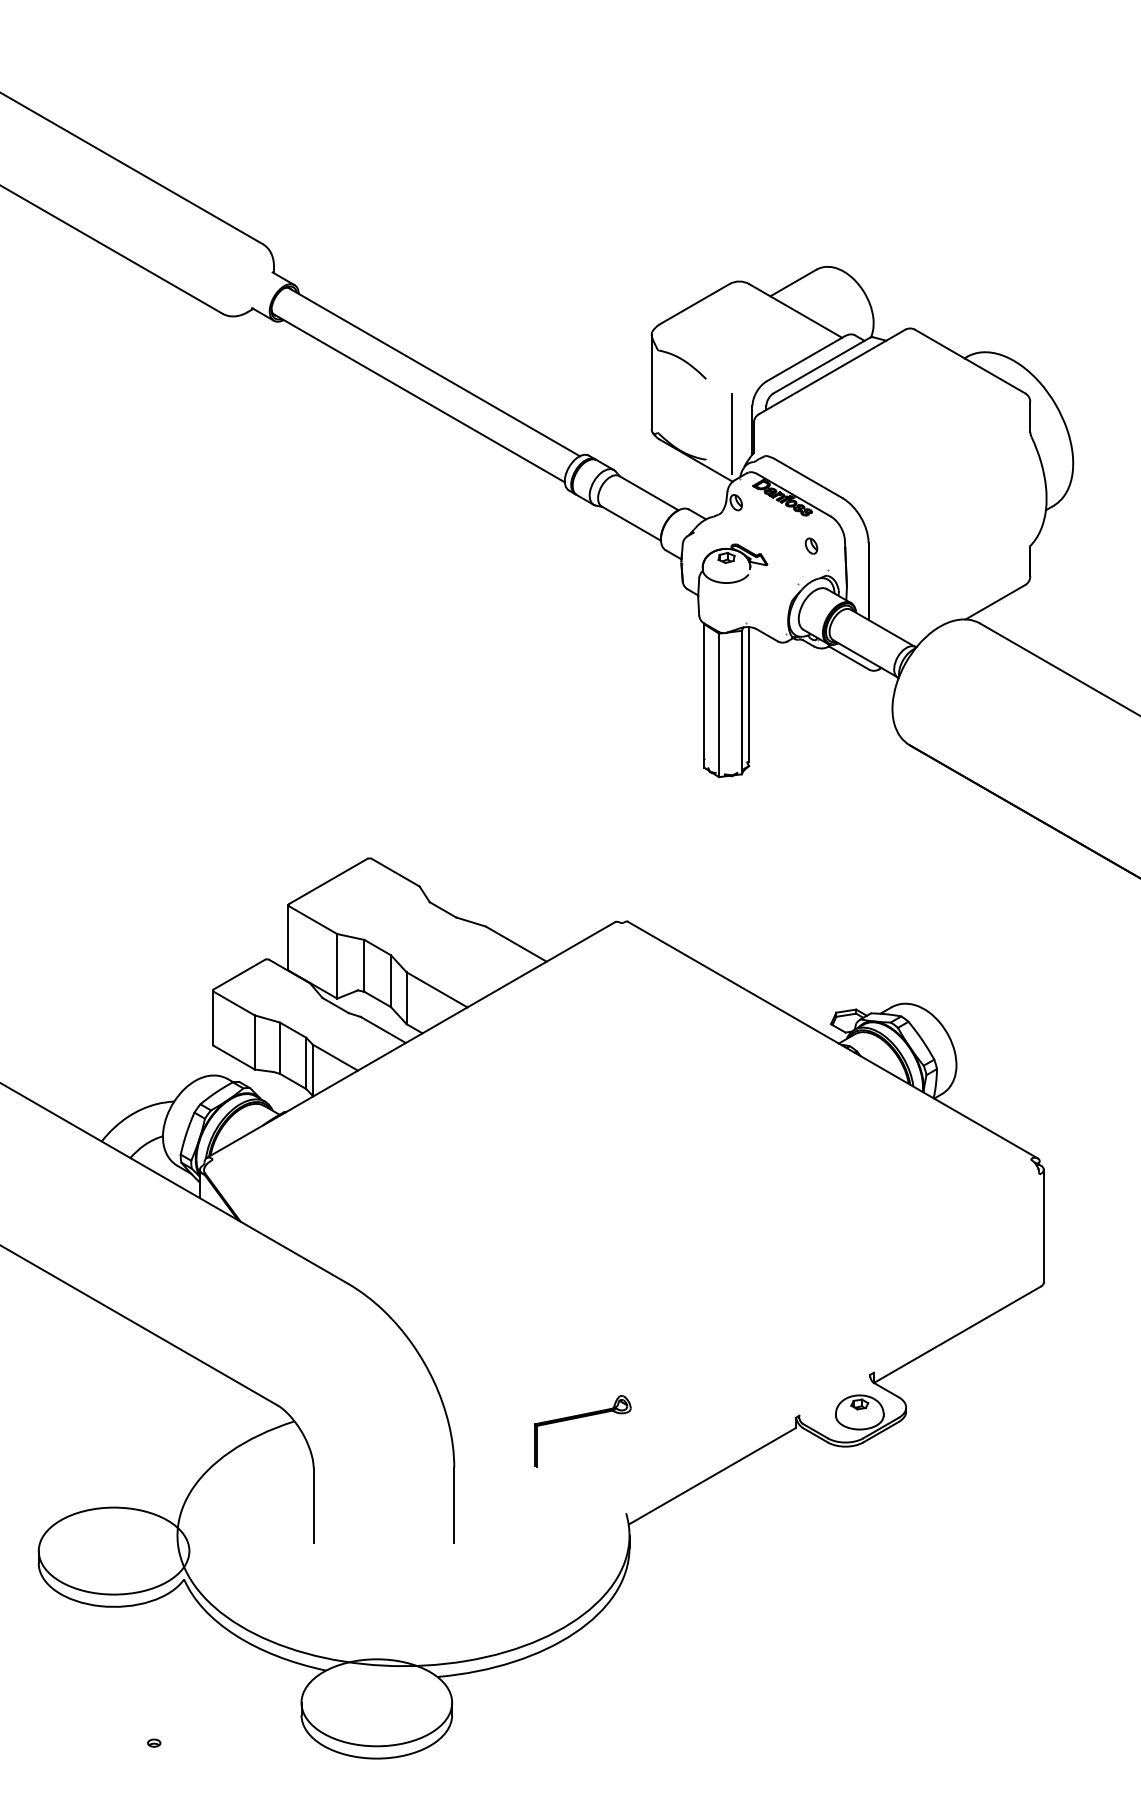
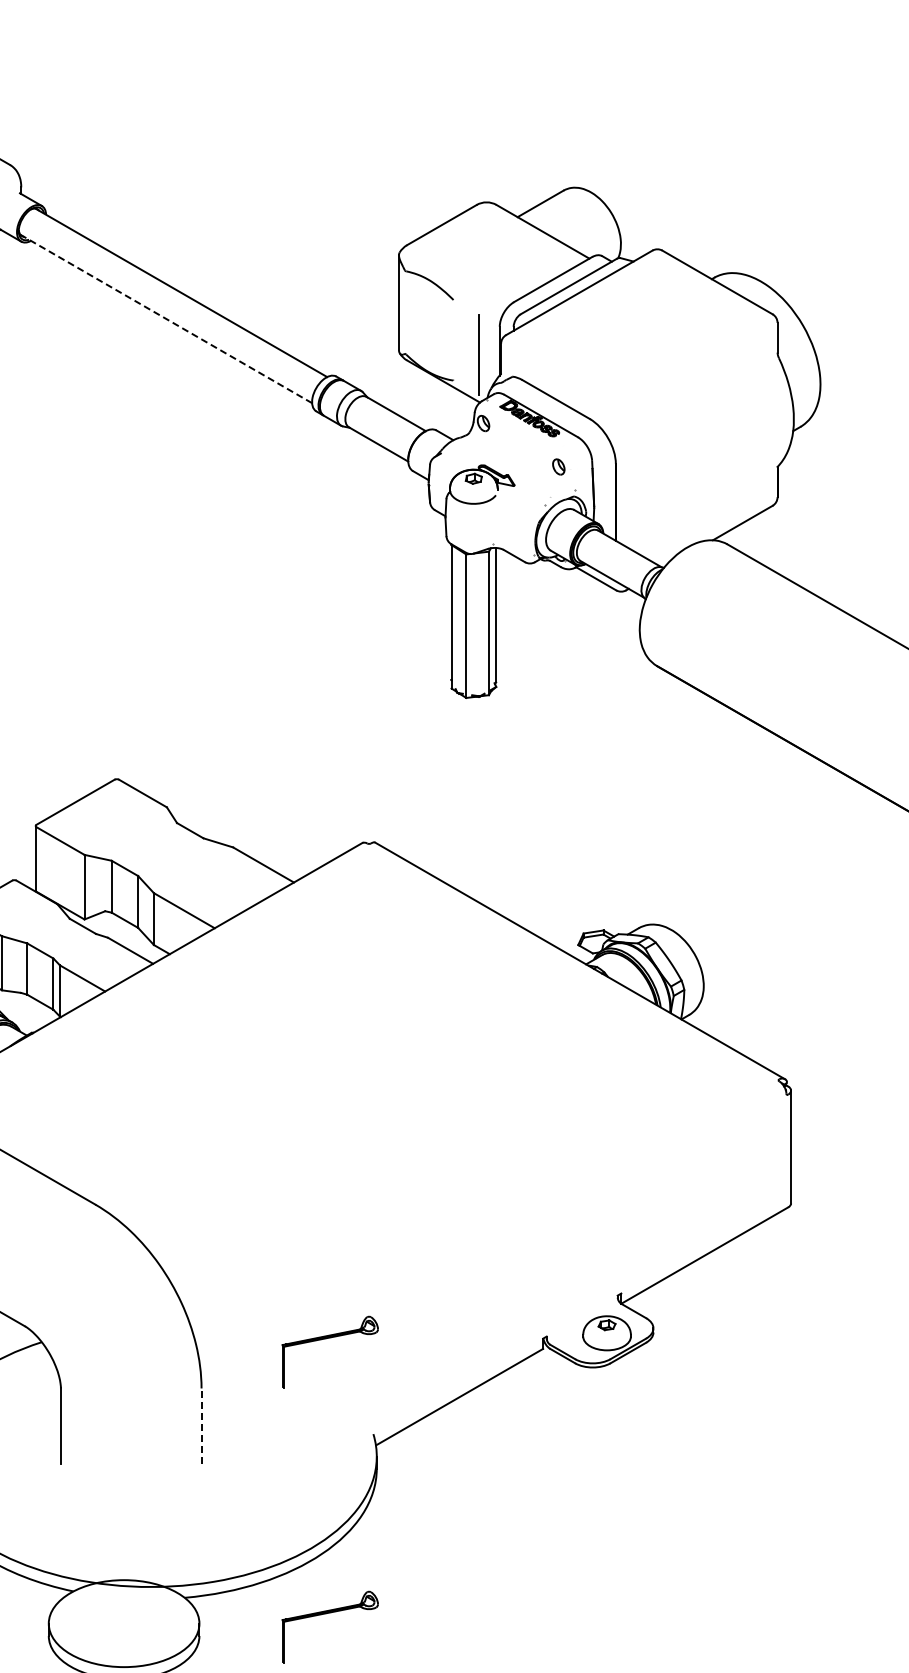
line: (418, 397) -> (165, 318), solid -> dashed
line: (454, 1505) -> (201, 1426), solid -> dashed
part: (579, 1693) -> (326, 1614), added

